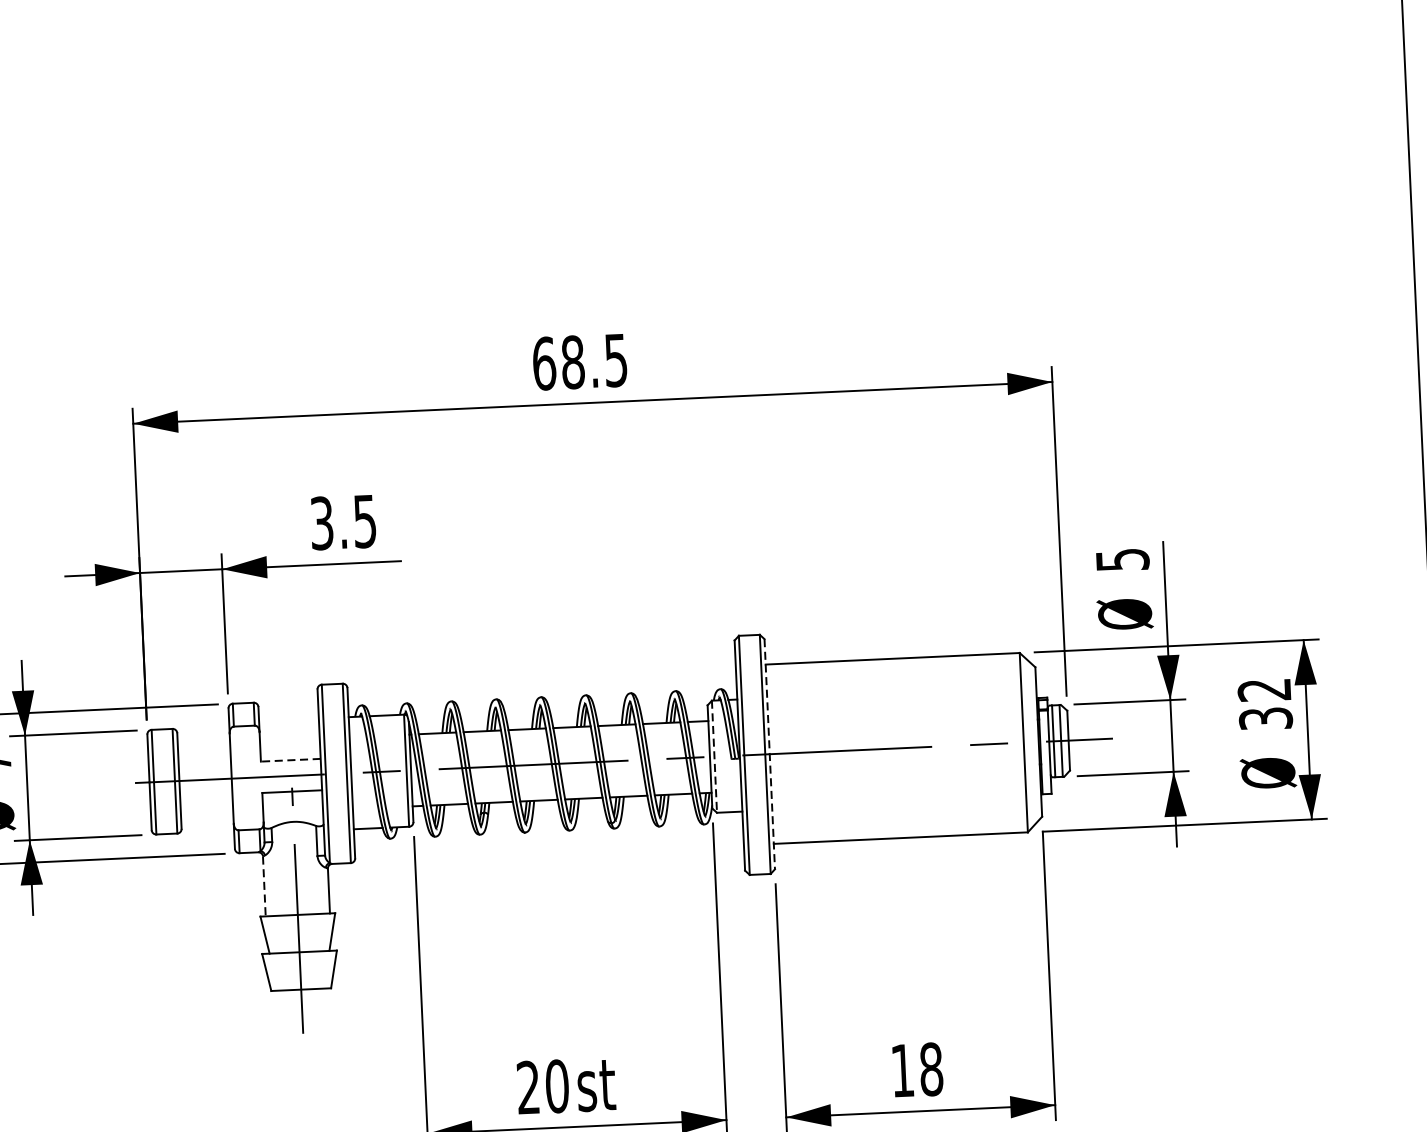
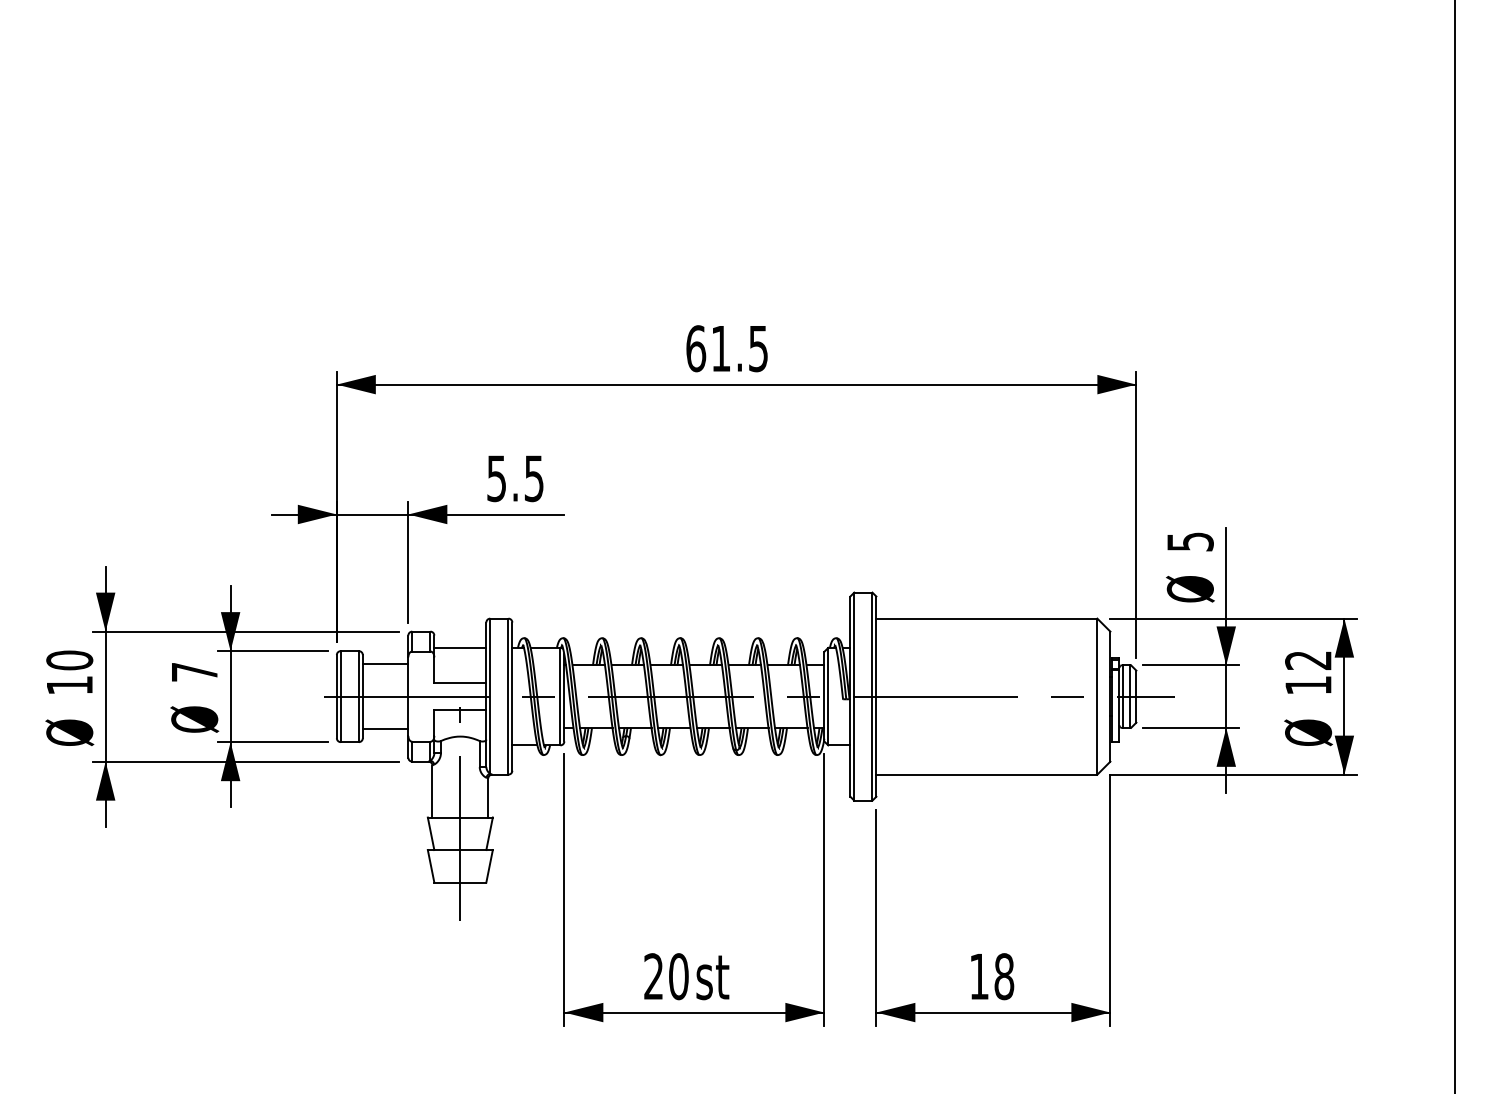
text: (572, 362) -> (720, 348), 68.5 -> 61.5
text: (321, 523) -> (496, 478), 3.5 -> 5.5
text: (1265, 718) -> (1308, 685), 32 -> 12
line: (289, 719) -> (460, 647), added
line: (203, 742) -> (385, 664), added
line: (769, 755) -> (876, 697), dashed -> solid
line: (714, 756) -> (828, 696), dashed -> solid
line: (289, 759) -> (459, 682), dashed -> solid
line: (207, 817) -> (385, 729), added
line: (264, 887) -> (432, 792), dashed -> solid

